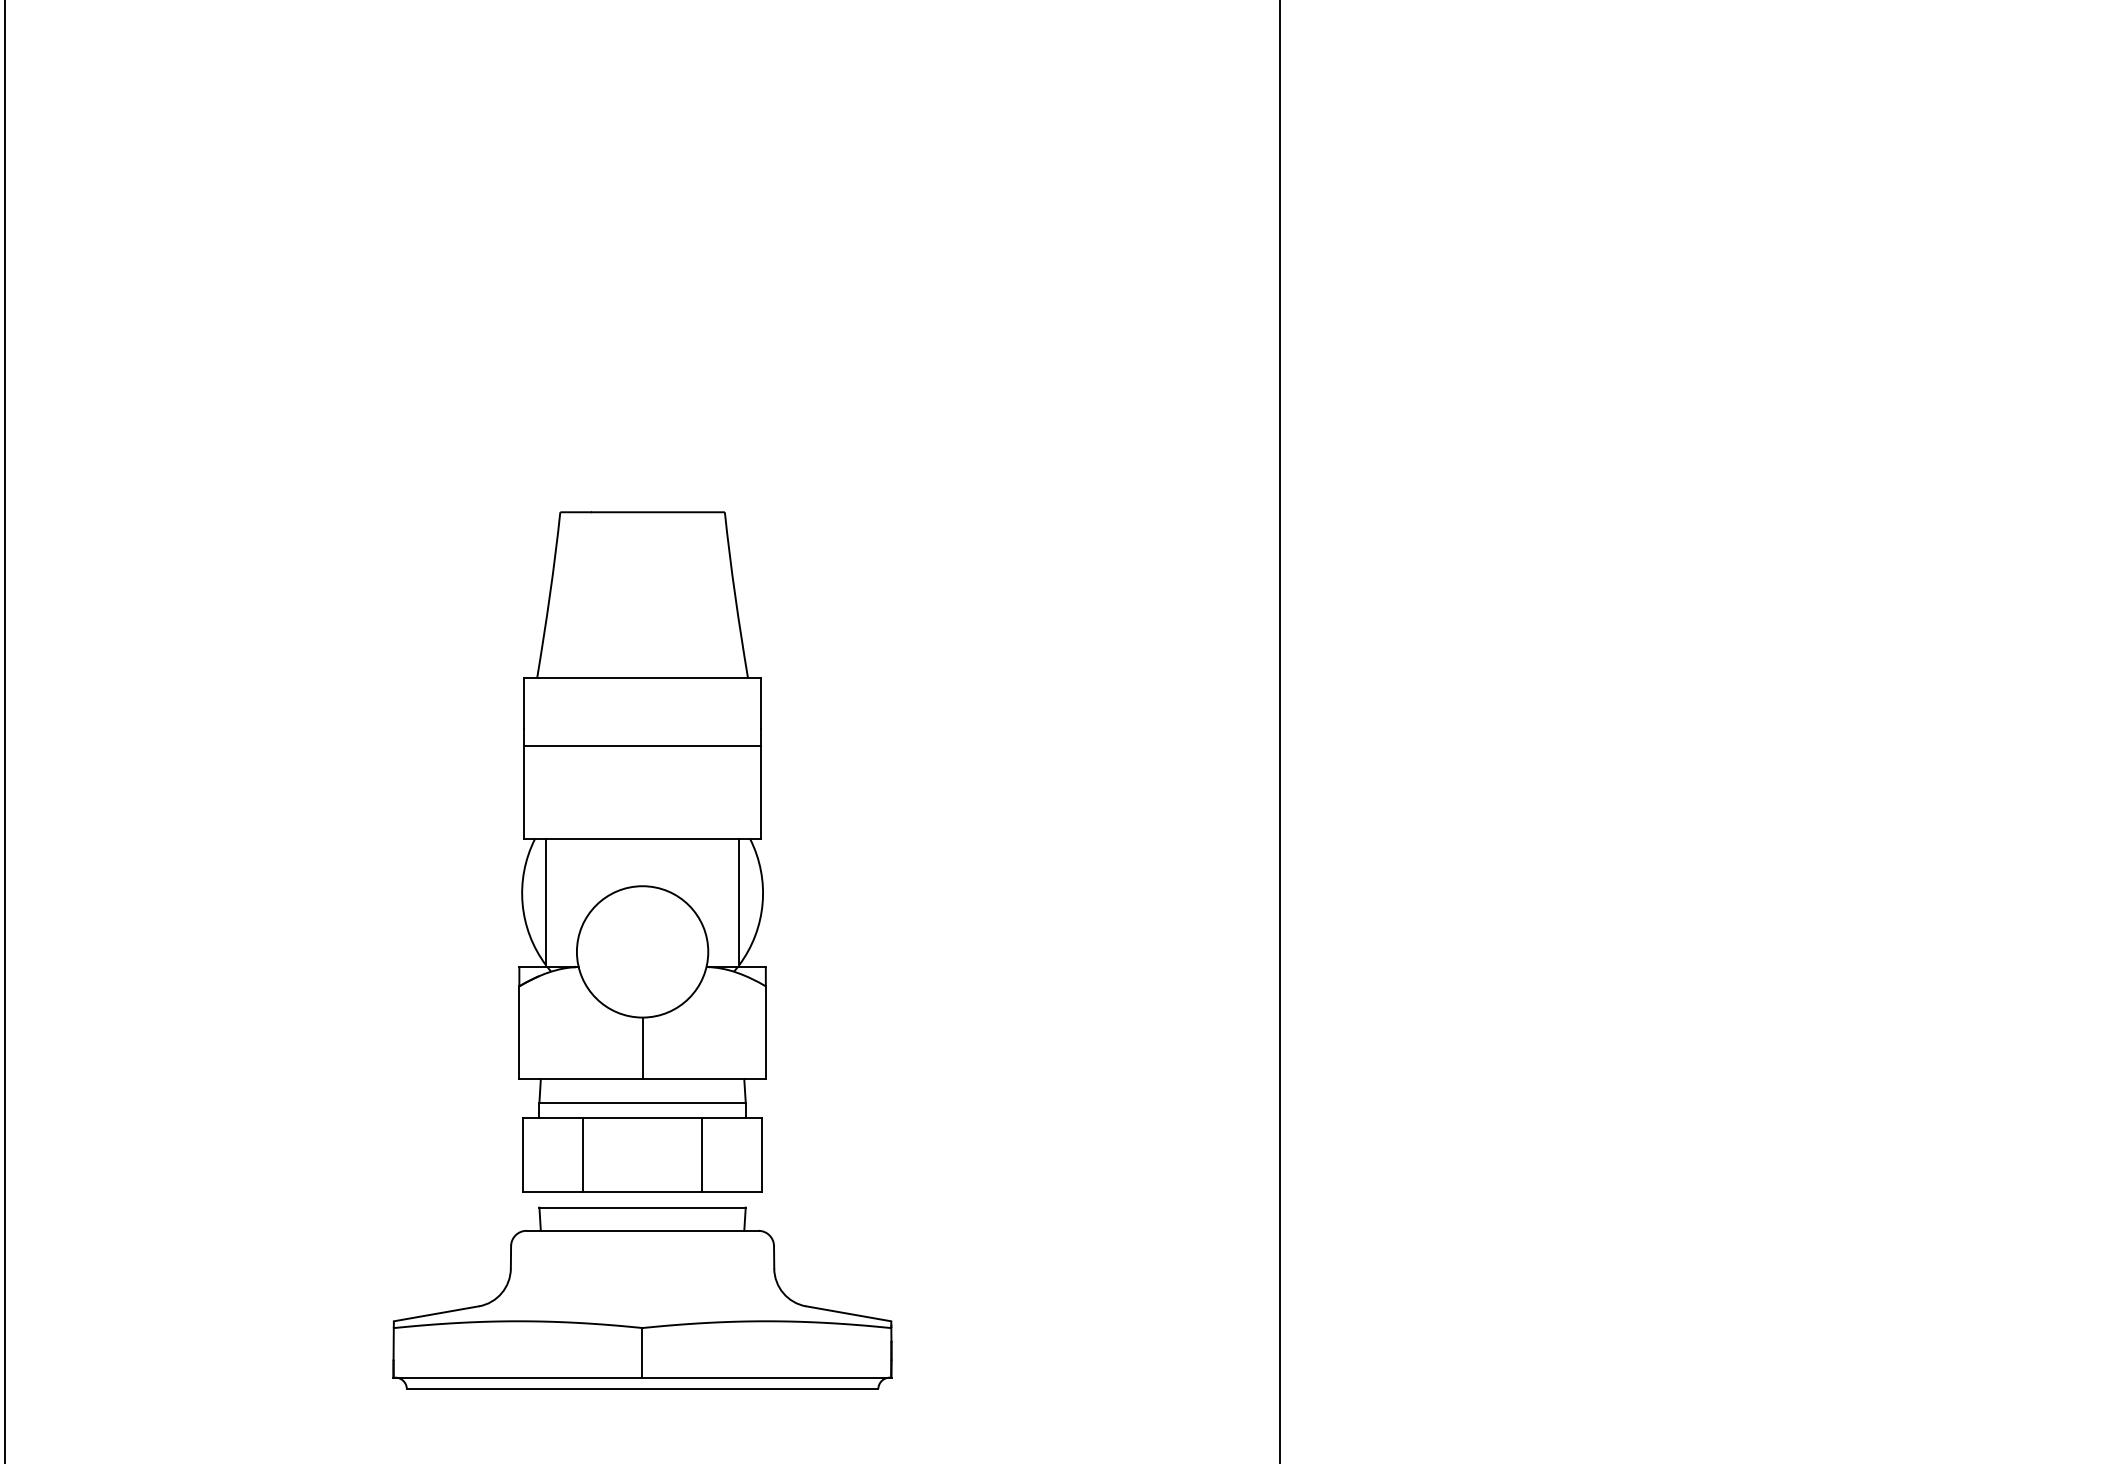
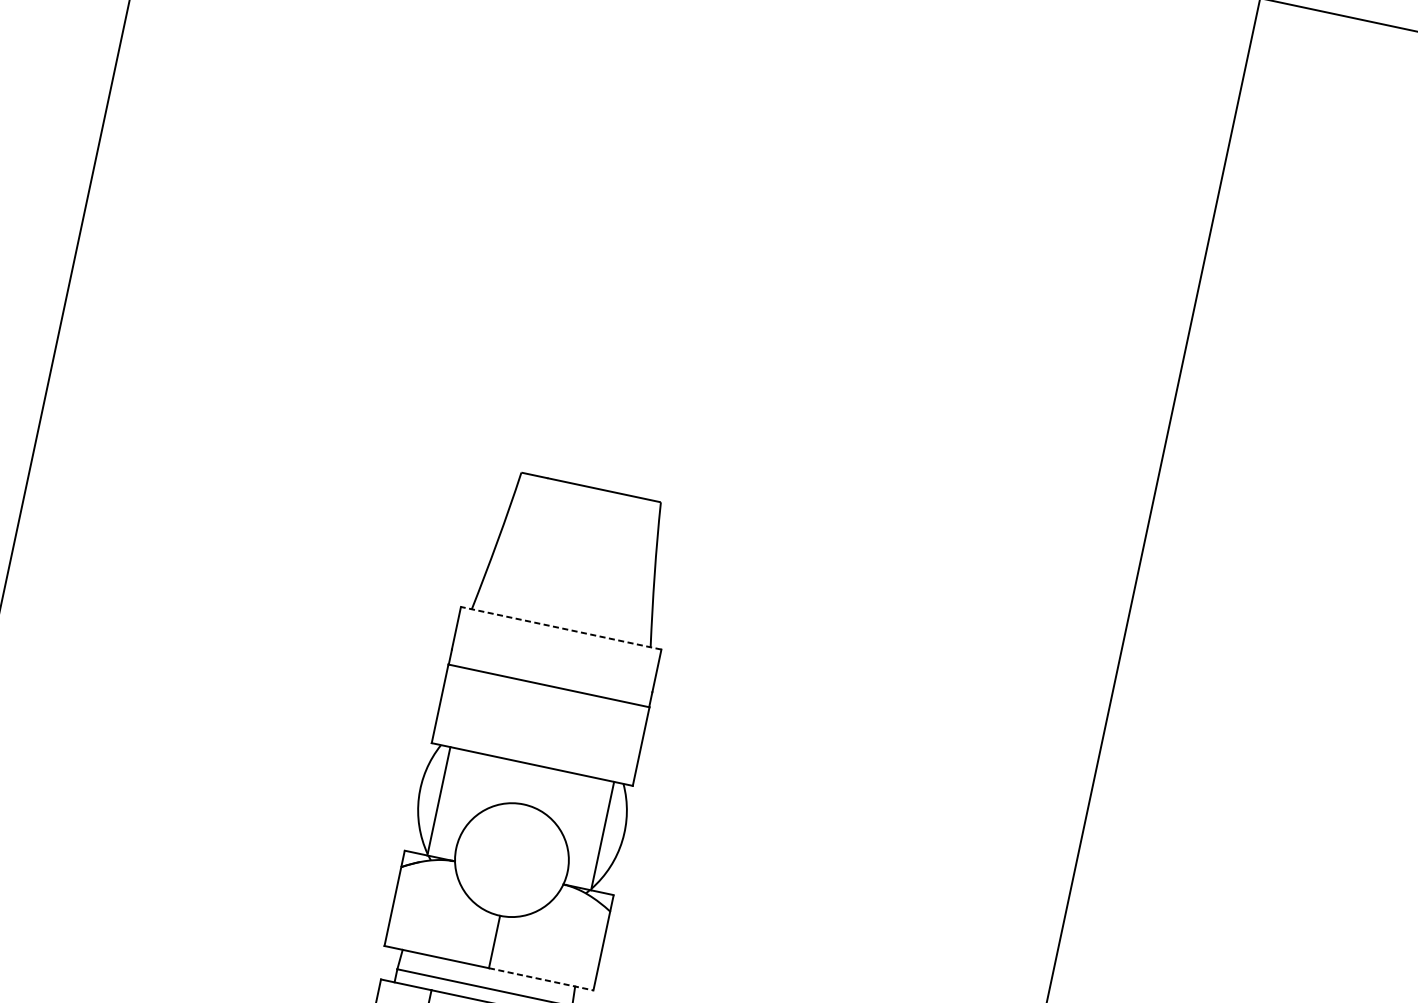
line: (642, 678) -> (561, 628), solid -> dashed
line: (704, 1079) -> (541, 979), solid -> dashed

